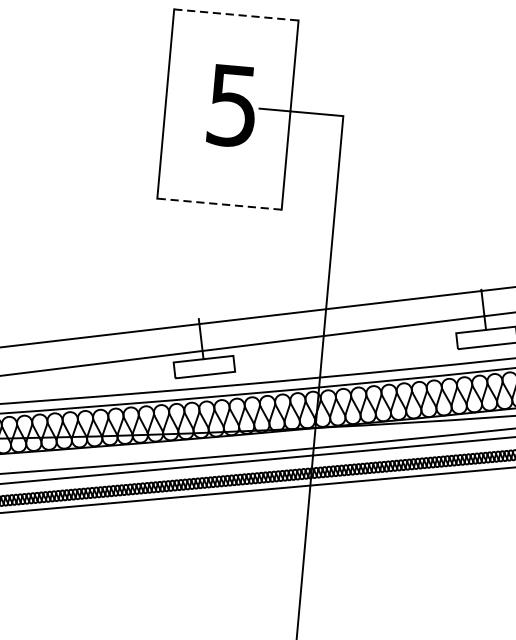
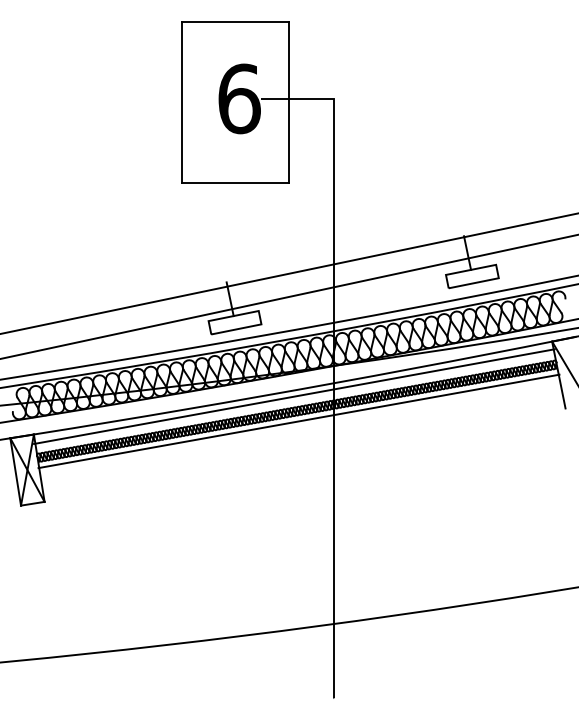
line: (236, 14) -> (235, 21), dashed -> solid
text: (233, 105) -> (239, 98), 5 -> 6
line: (219, 204) -> (235, 183), dashed -> solid

